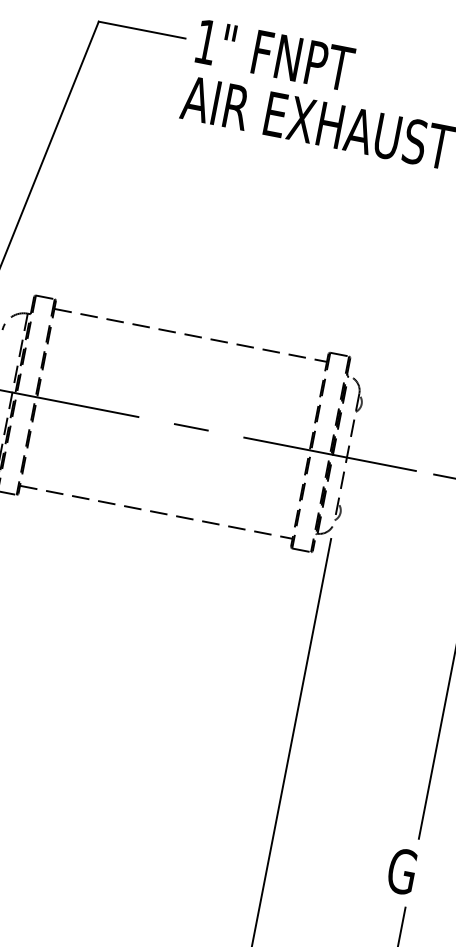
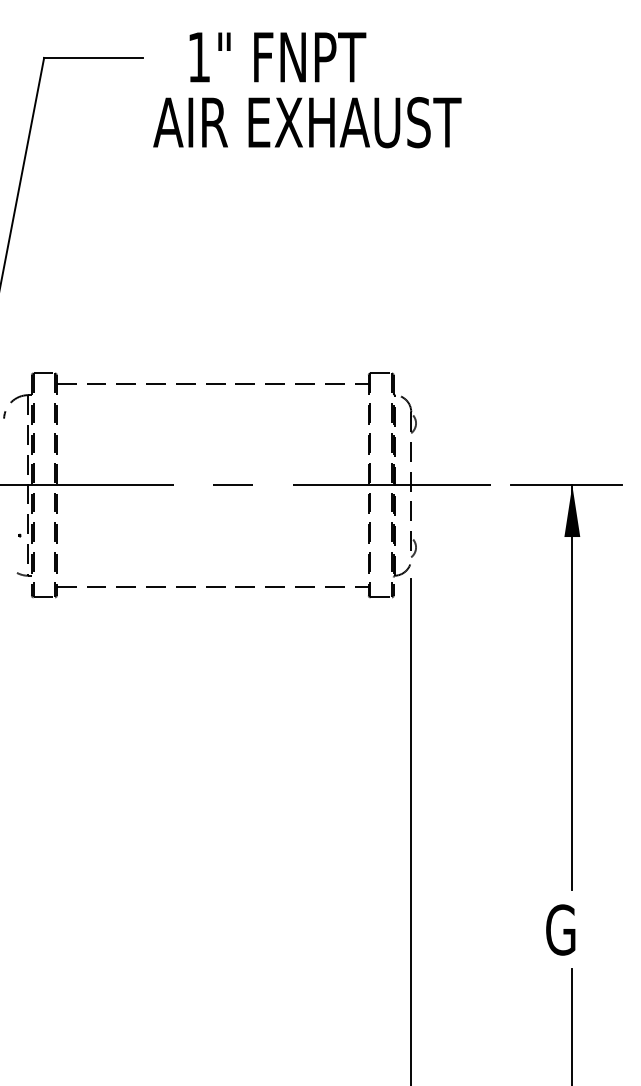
text: (274, 55) -> (277, 57), moved

